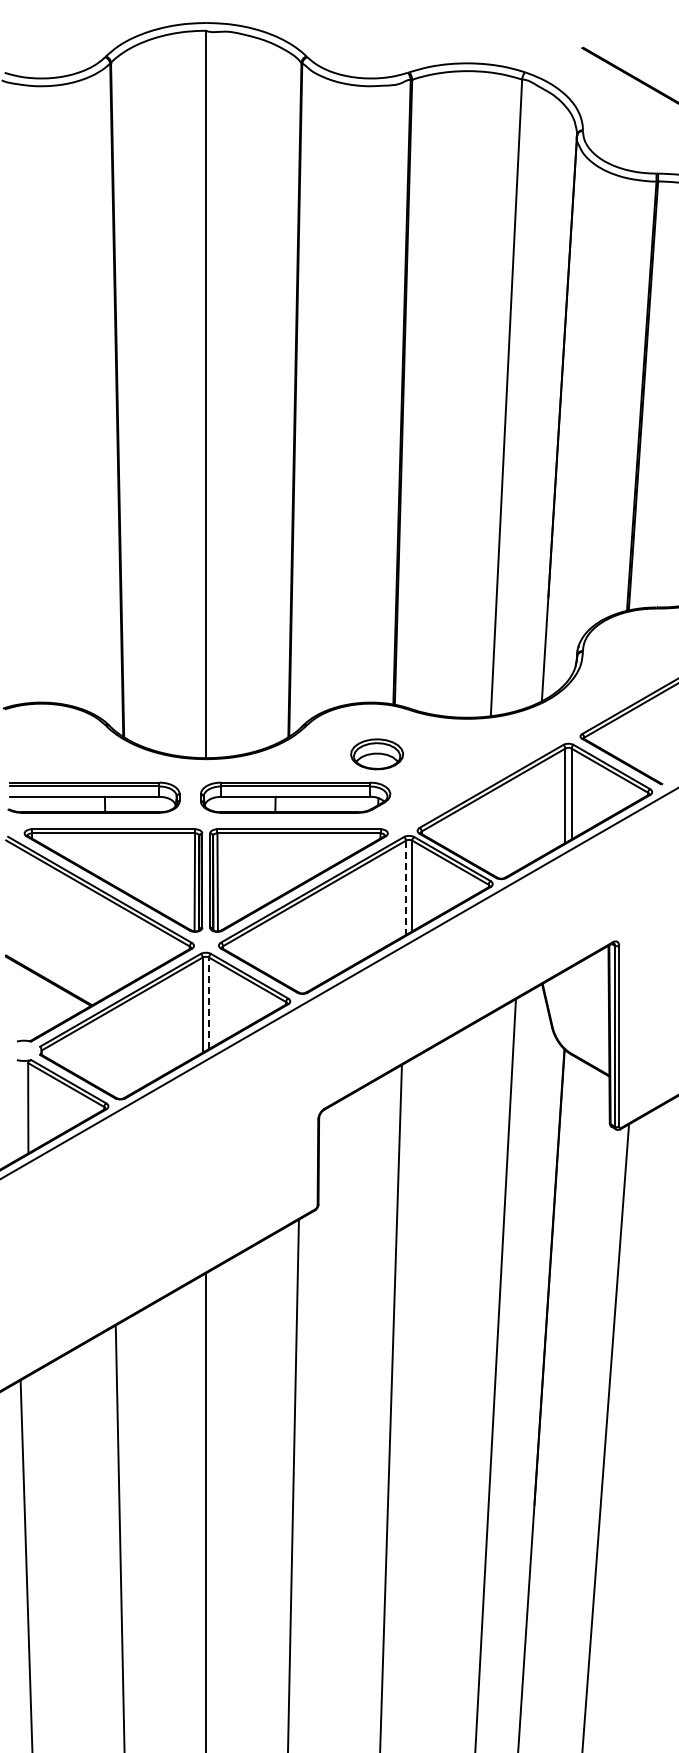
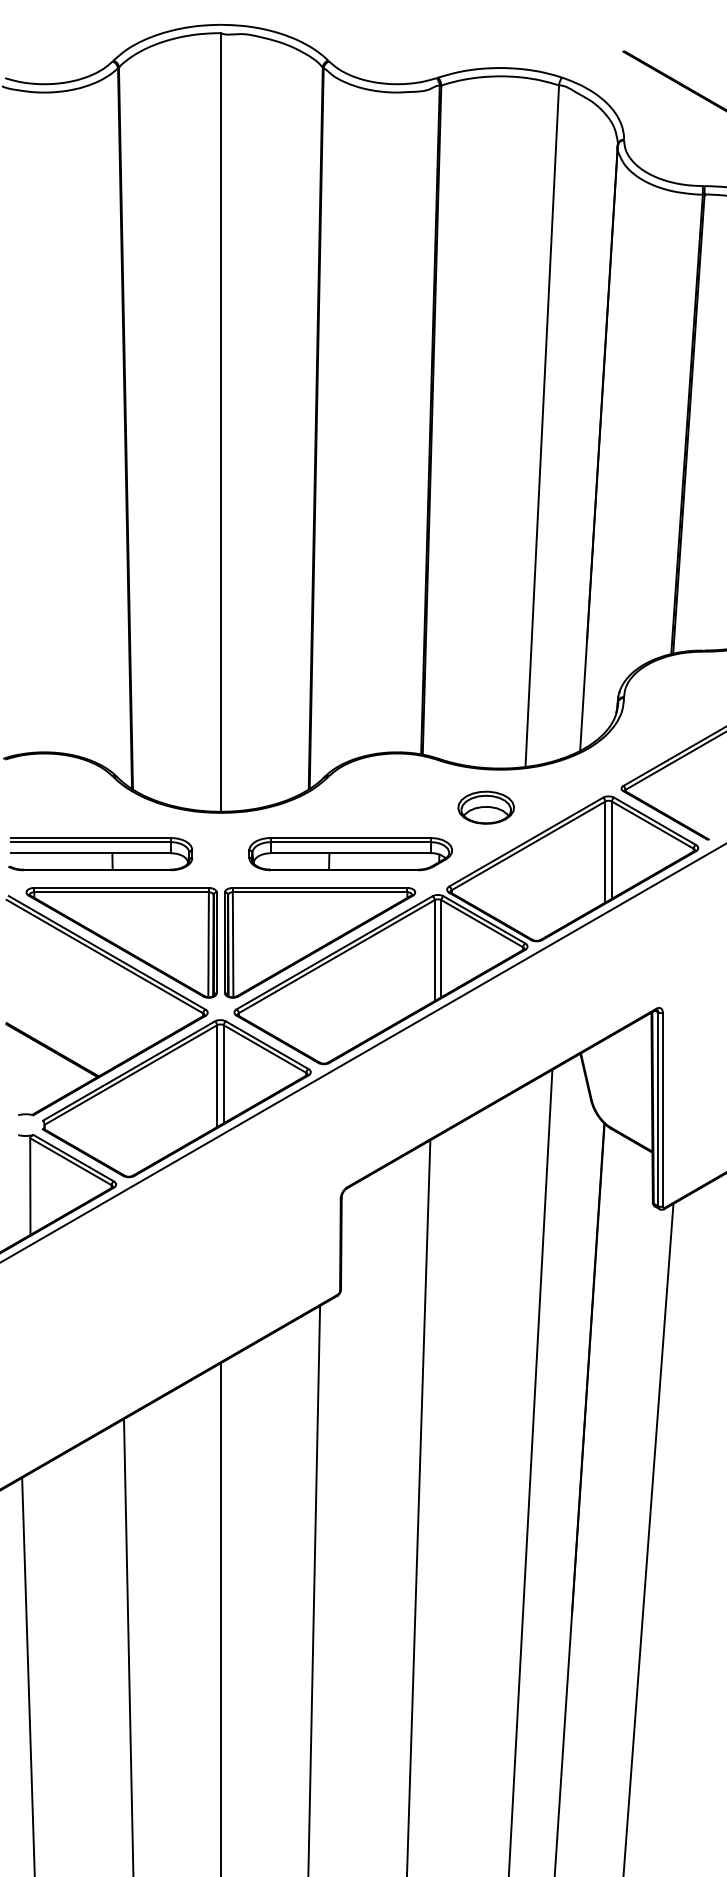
part: (377, 754) -> (486, 807), moved
part: (295, 797) -> (350, 853), moved
line: (406, 888) -> (435, 951), dashed -> solid
line: (209, 1003) -> (224, 1074), dashed -> solid

